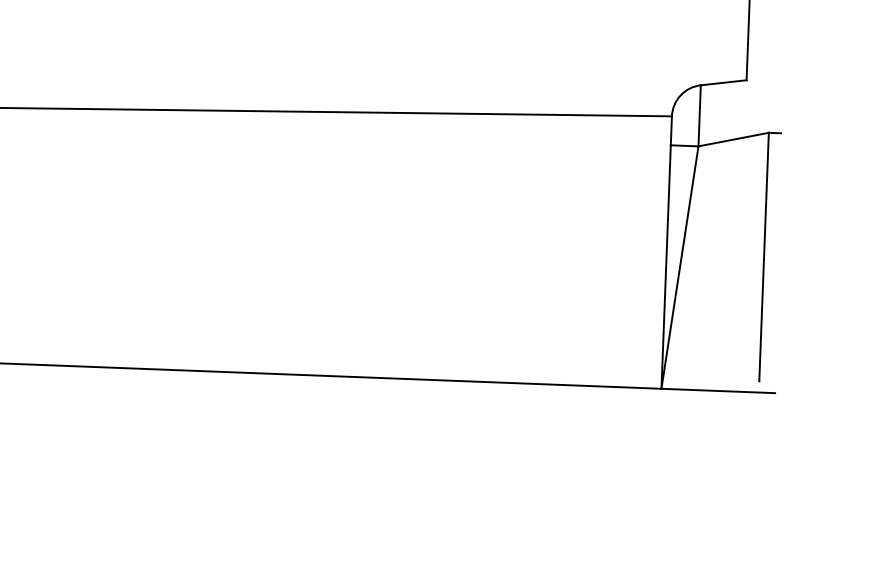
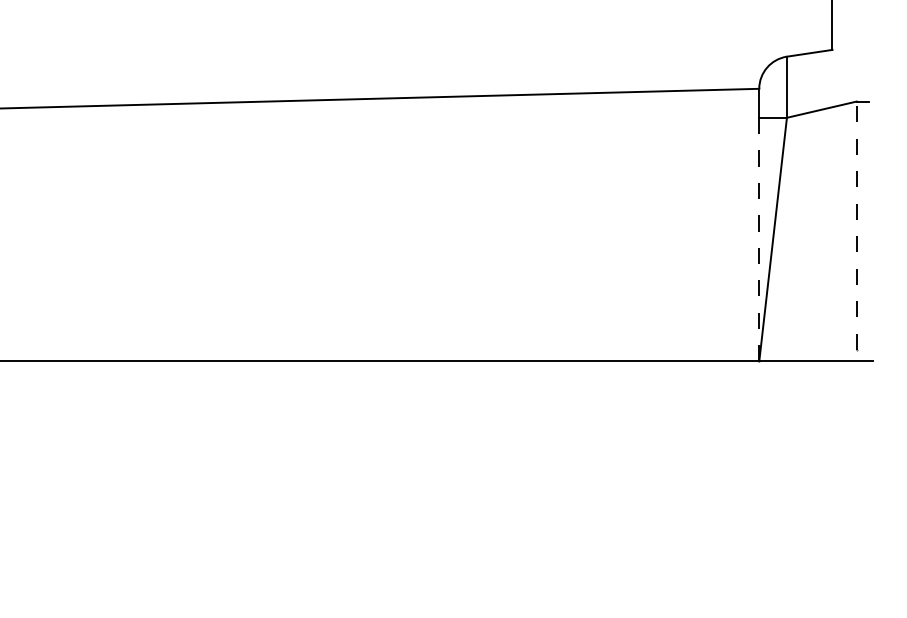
line: (763, 256) -> (856, 225), solid -> dashed
line: (666, 266) -> (759, 239), solid -> dashed

